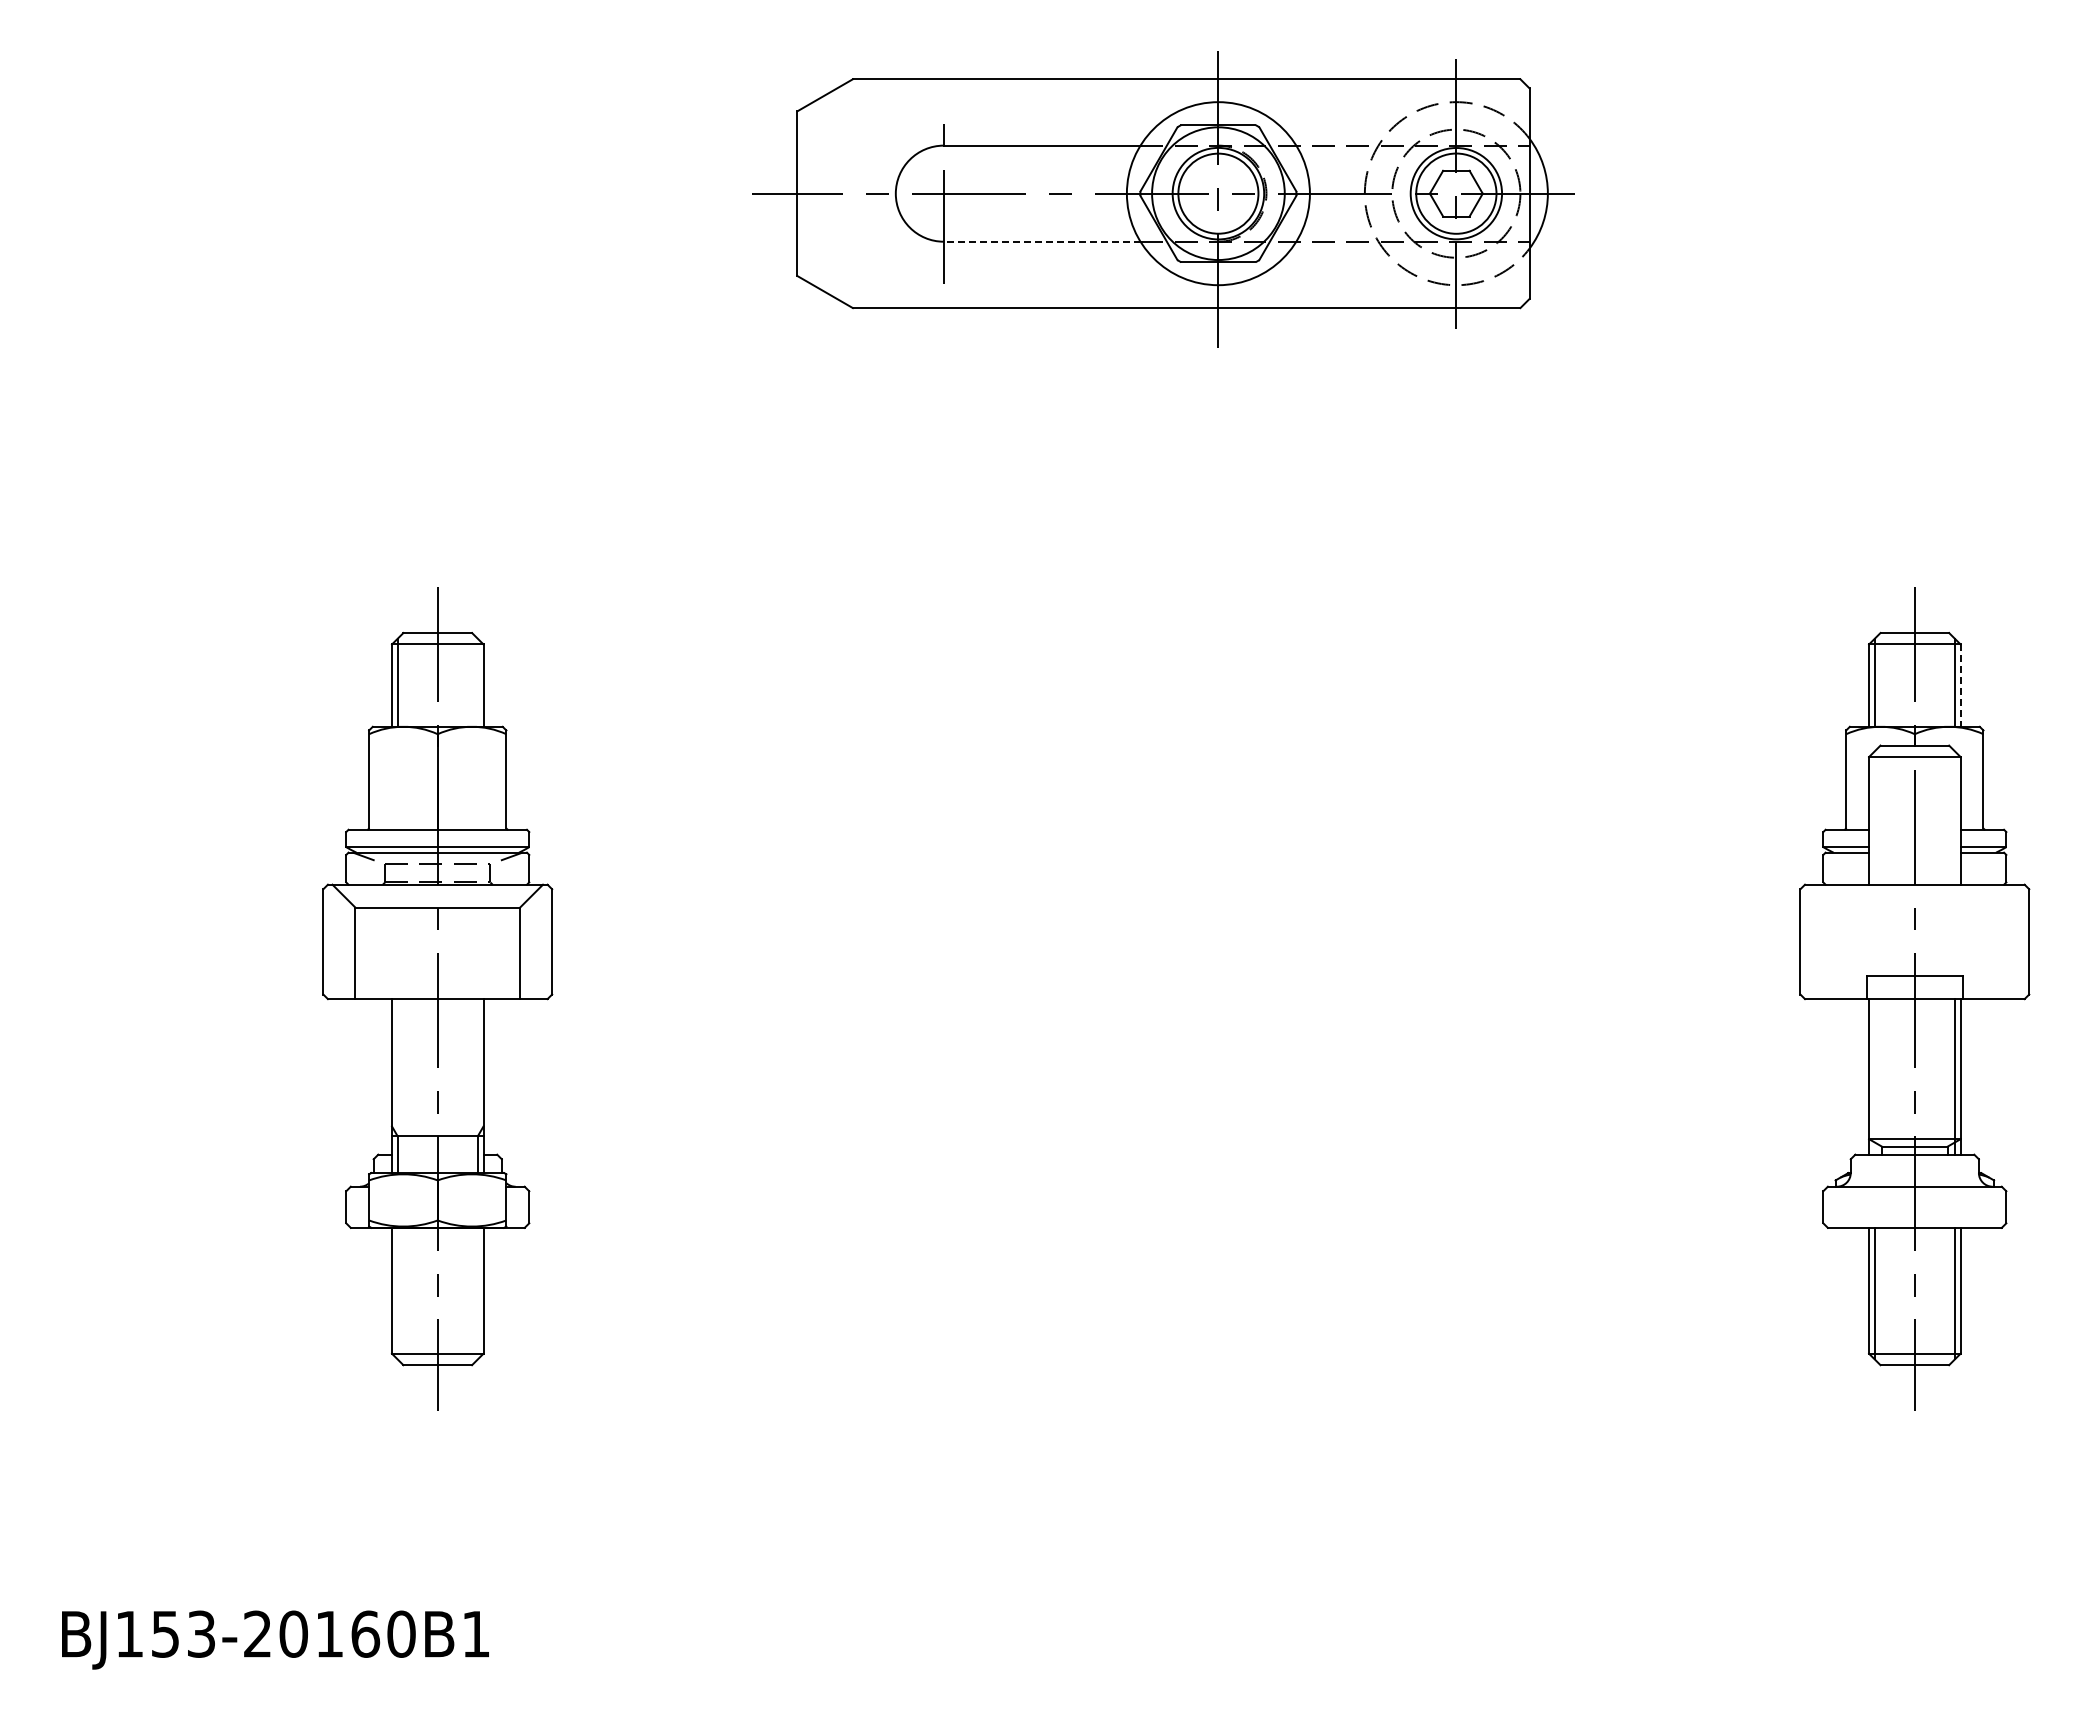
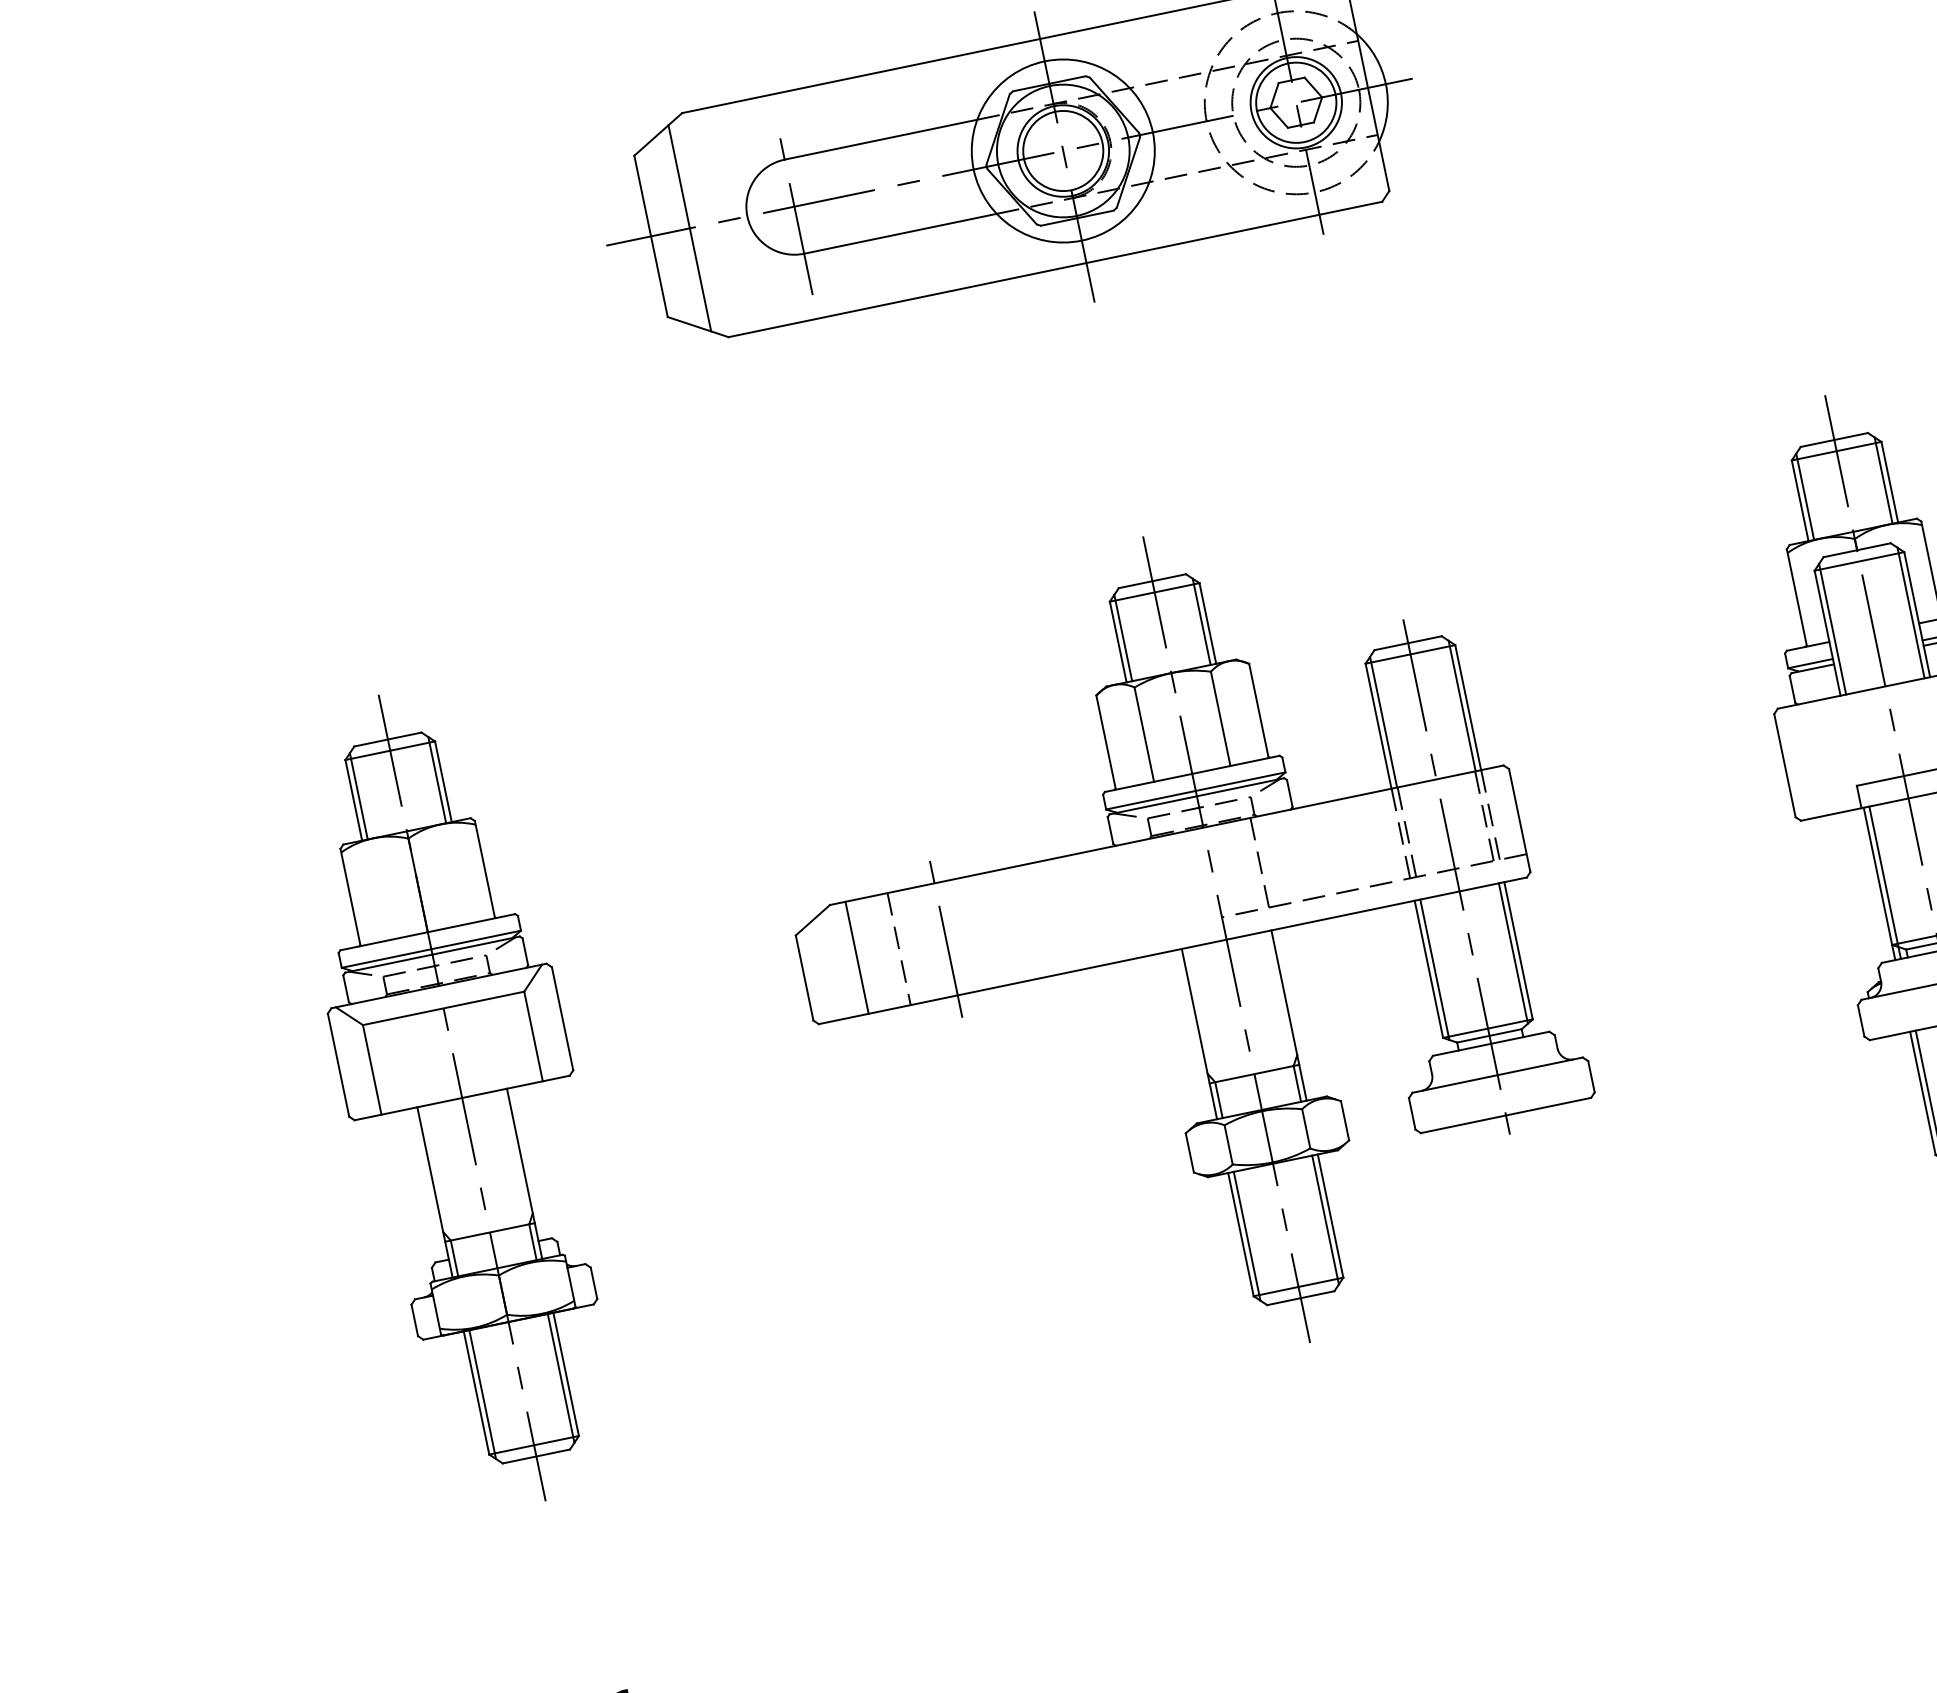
line: (837, 193) -> (690, 228), added
line: (1041, 241) -> (899, 233), dashed -> solid
line: (477, 682) -> (436, 779), added
line: (1960, 686) -> (1889, 483), dashed -> solid
line: (1874, 817) -> (1832, 628), added
line: (1954, 817) -> (1910, 612), added
part: (1172, 998) -> (1181, 948), added
line: (1874, 1076) -> (1884, 882), added
line: (397, 1293) -> (482, 1394), added
line: (477, 1293) -> (560, 1378), added

